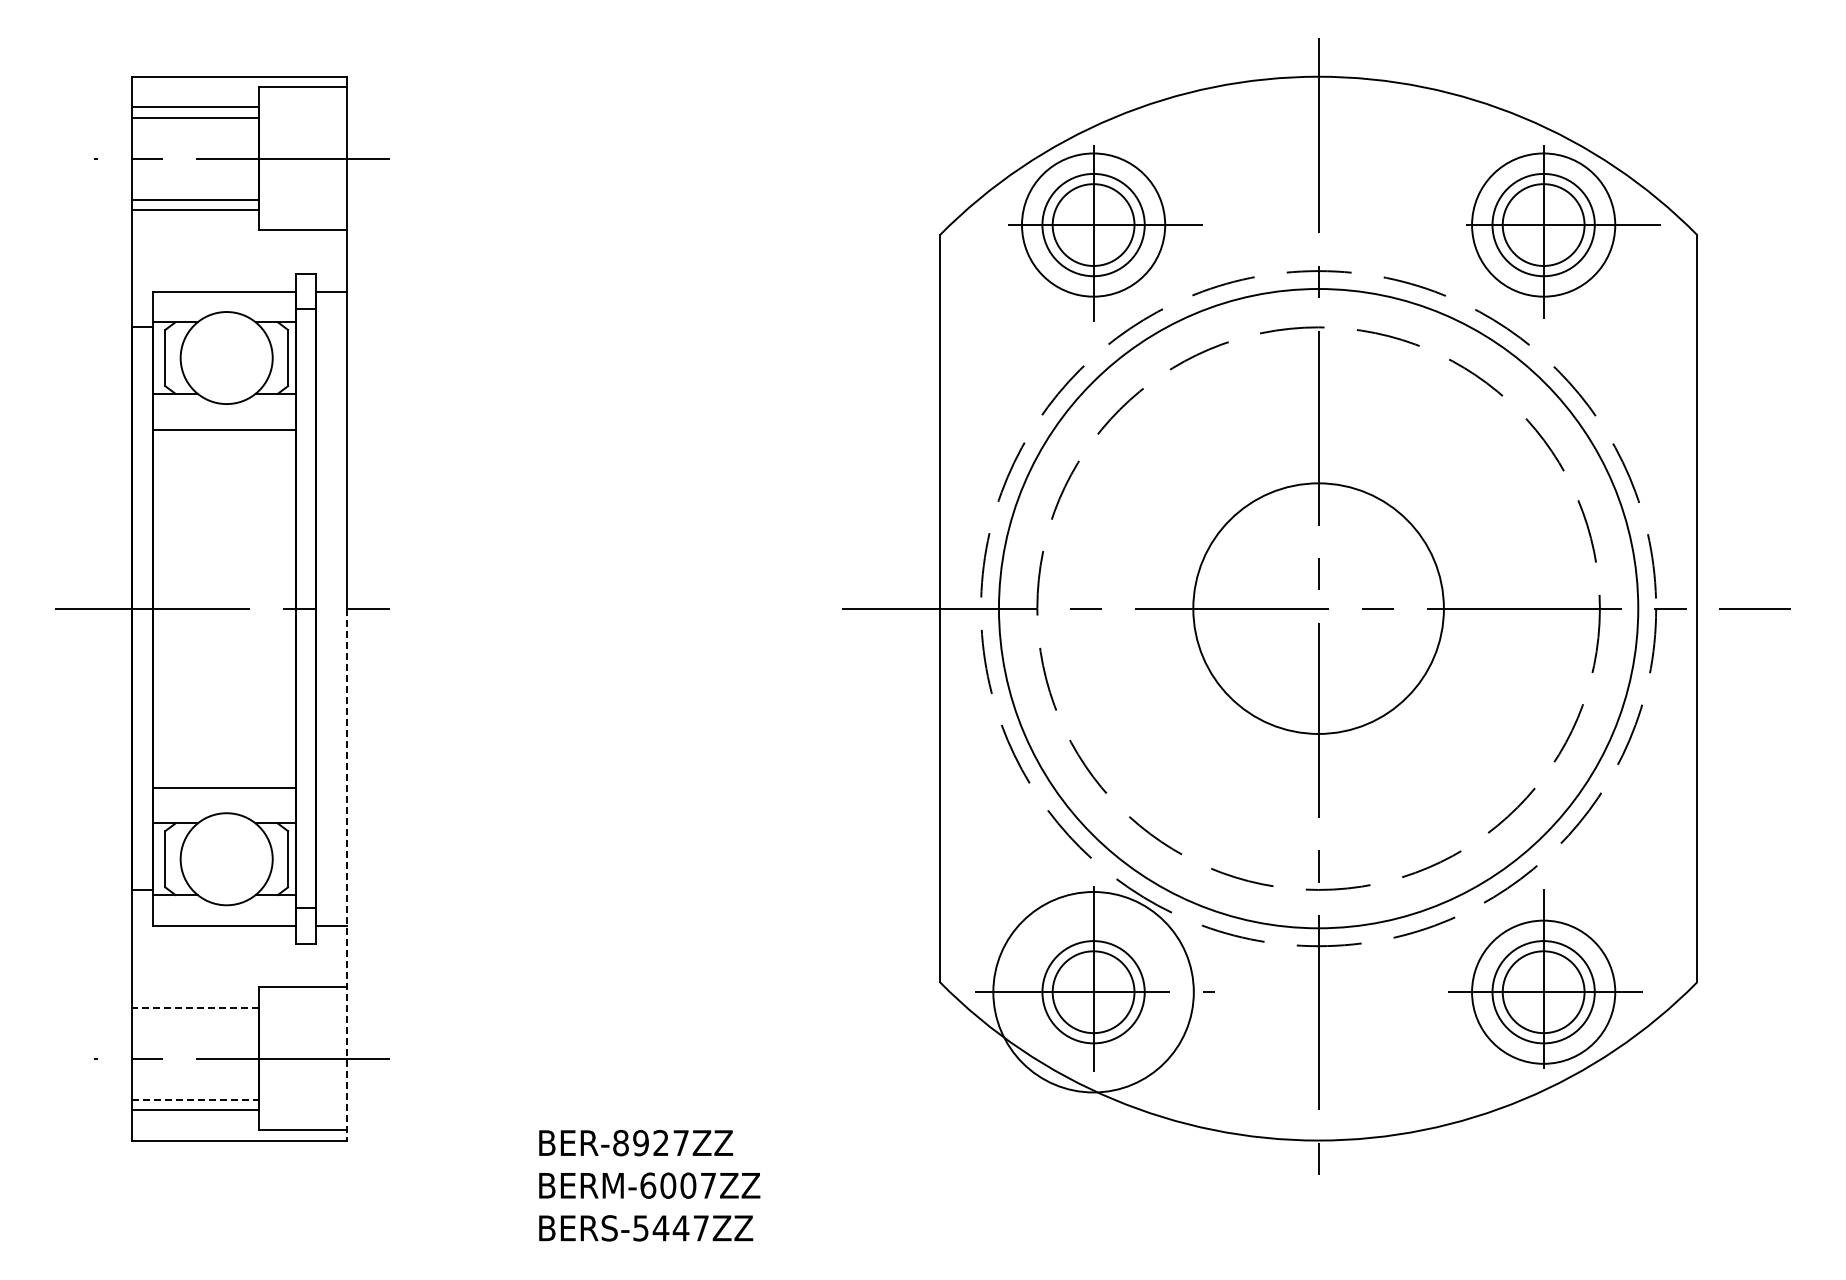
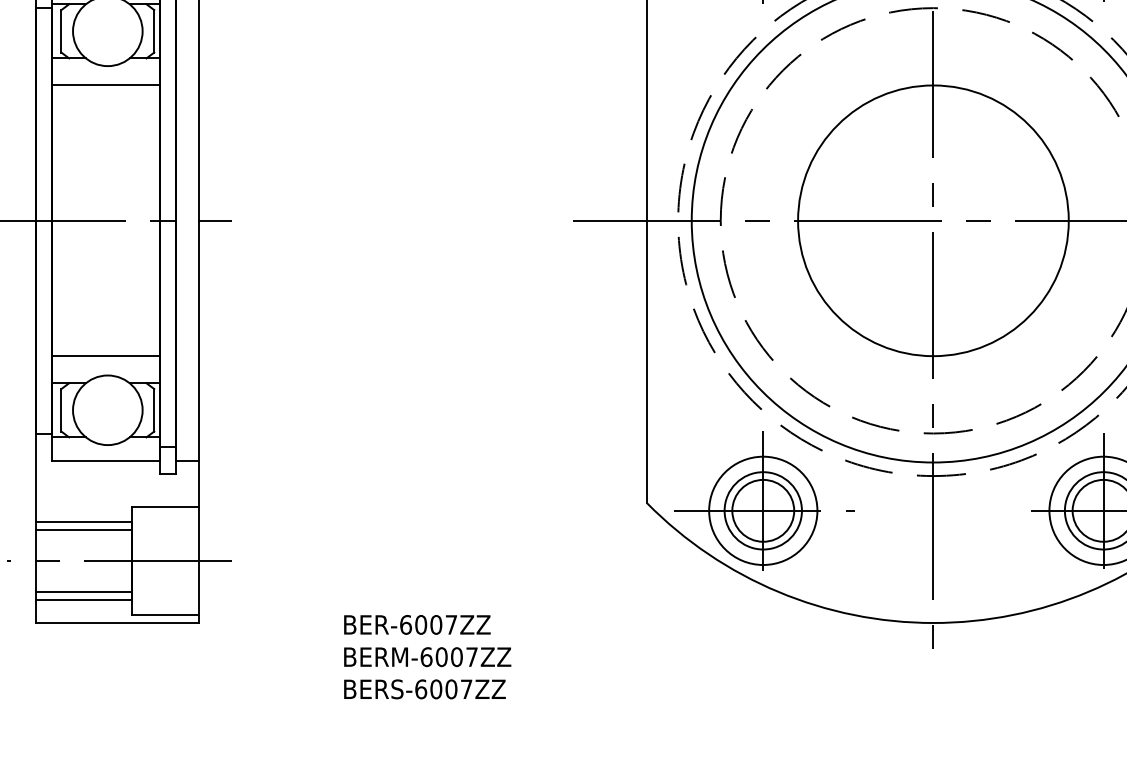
circle: (1318, 608) -> (933, 220), size x1.43
line: (346, 874) -> (198, 421), dashed -> solid
circle: (1093, 991) -> (763, 510), size x0.71
line: (195, 1007) -> (84, 522), dashed -> solid
line: (195, 1017) -> (84, 529), added
line: (196, 1099) -> (84, 591), dashed -> solid
text: (641, 1142) -> (421, 624), BER-8927ZZ -> BER-6007ZZ
text: (661, 1228) -> (436, 689), BERS-5447ZZ -> BERS-6007ZZ

